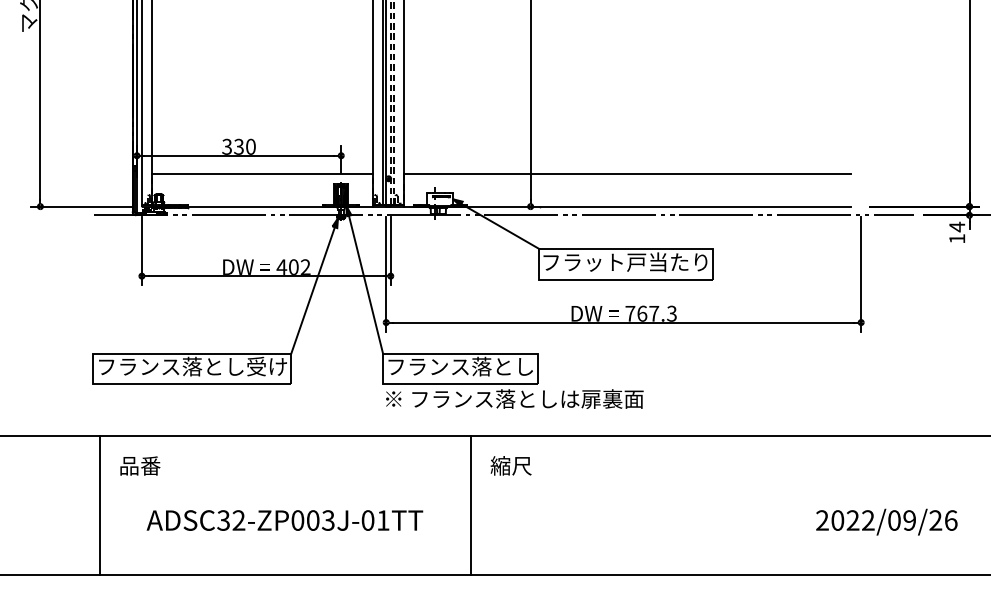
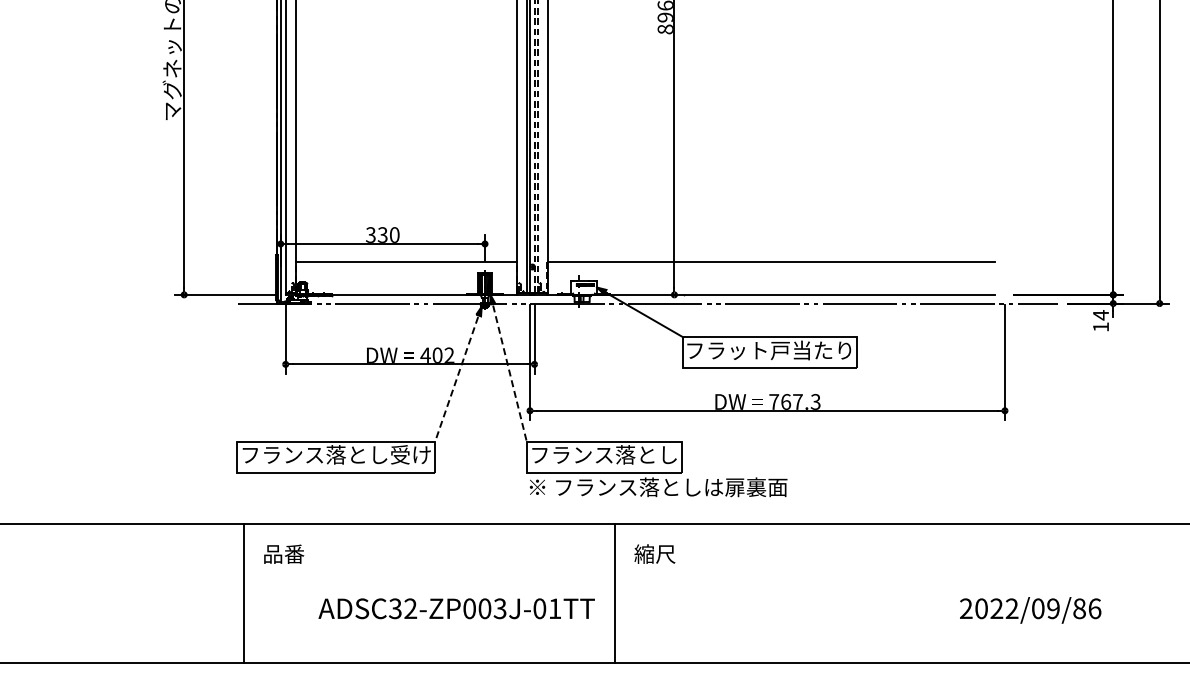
line: (364, 280) -> (508, 368), solid -> dashed
line: (314, 286) -> (458, 374), solid -> dashed
text: (284, 520) -> (456, 608), moved
text: (935, 520) -> (1079, 608), 2022/09/26 -> 2022/09/86

